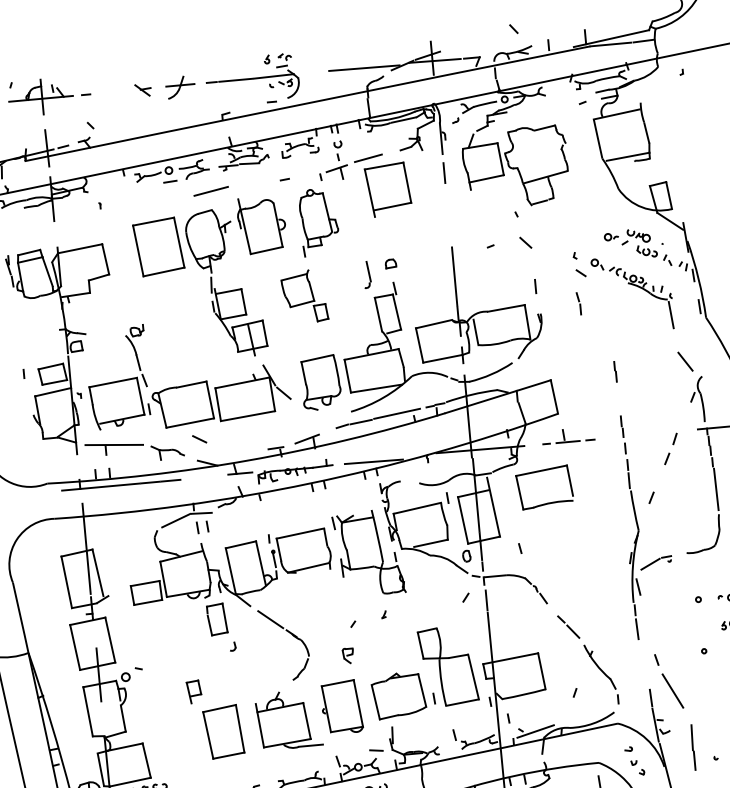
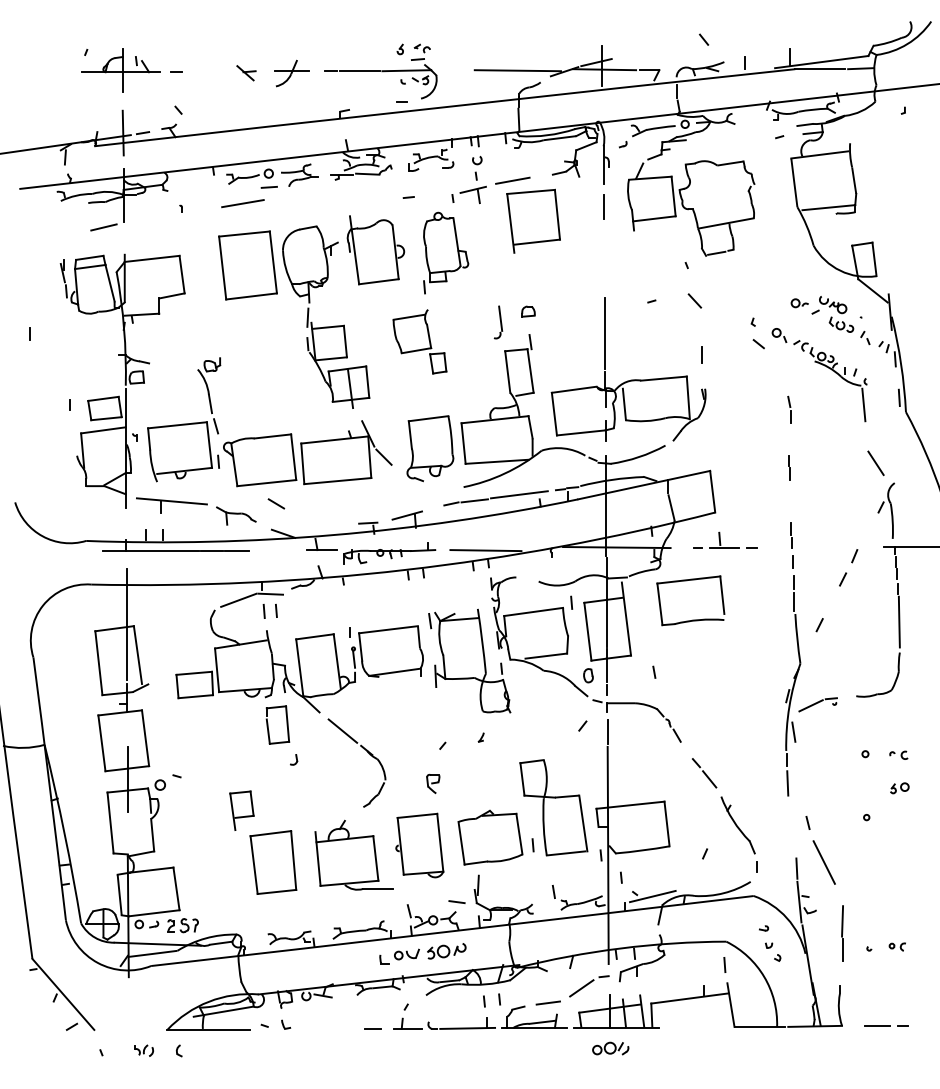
line: (210, 191) -> (242, 203), moved
line: (38, 226) -> (103, 227), added
part: (578, 303) -> (789, 409), moved
part: (193, 691) -> (241, 810), size x1.43

